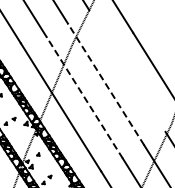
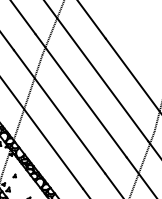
line: (127, 70) -> (102, 79), added
line: (106, 84) -> (81, 95), dashed -> solid
line: (84, 97) -> (59, 111), dashed -> solid

